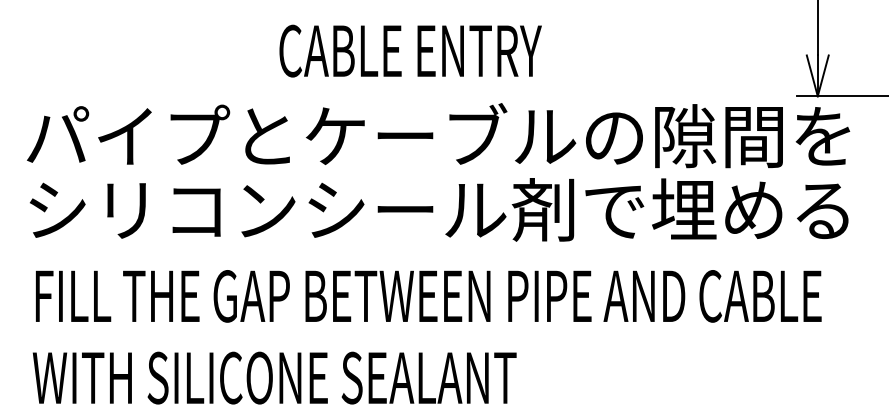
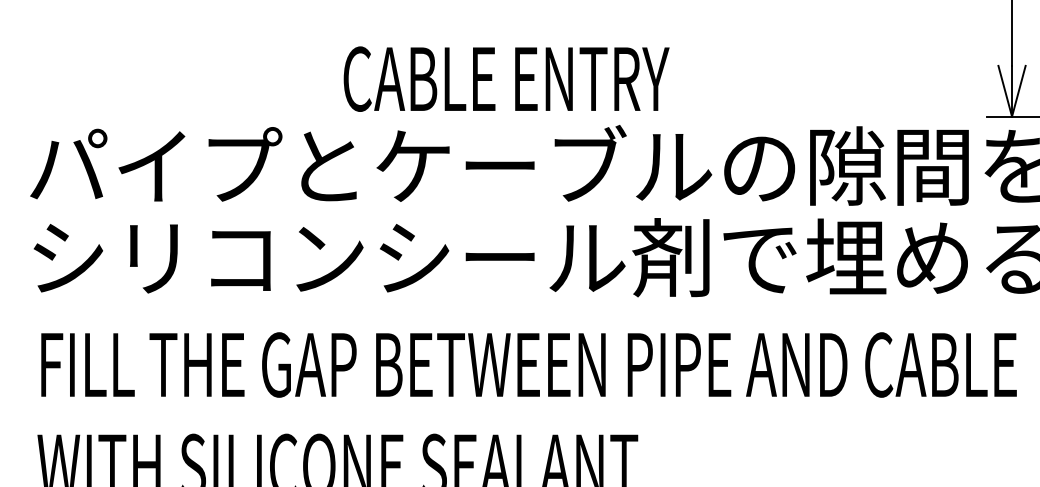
text: (410, 50) -> (506, 78), moved

